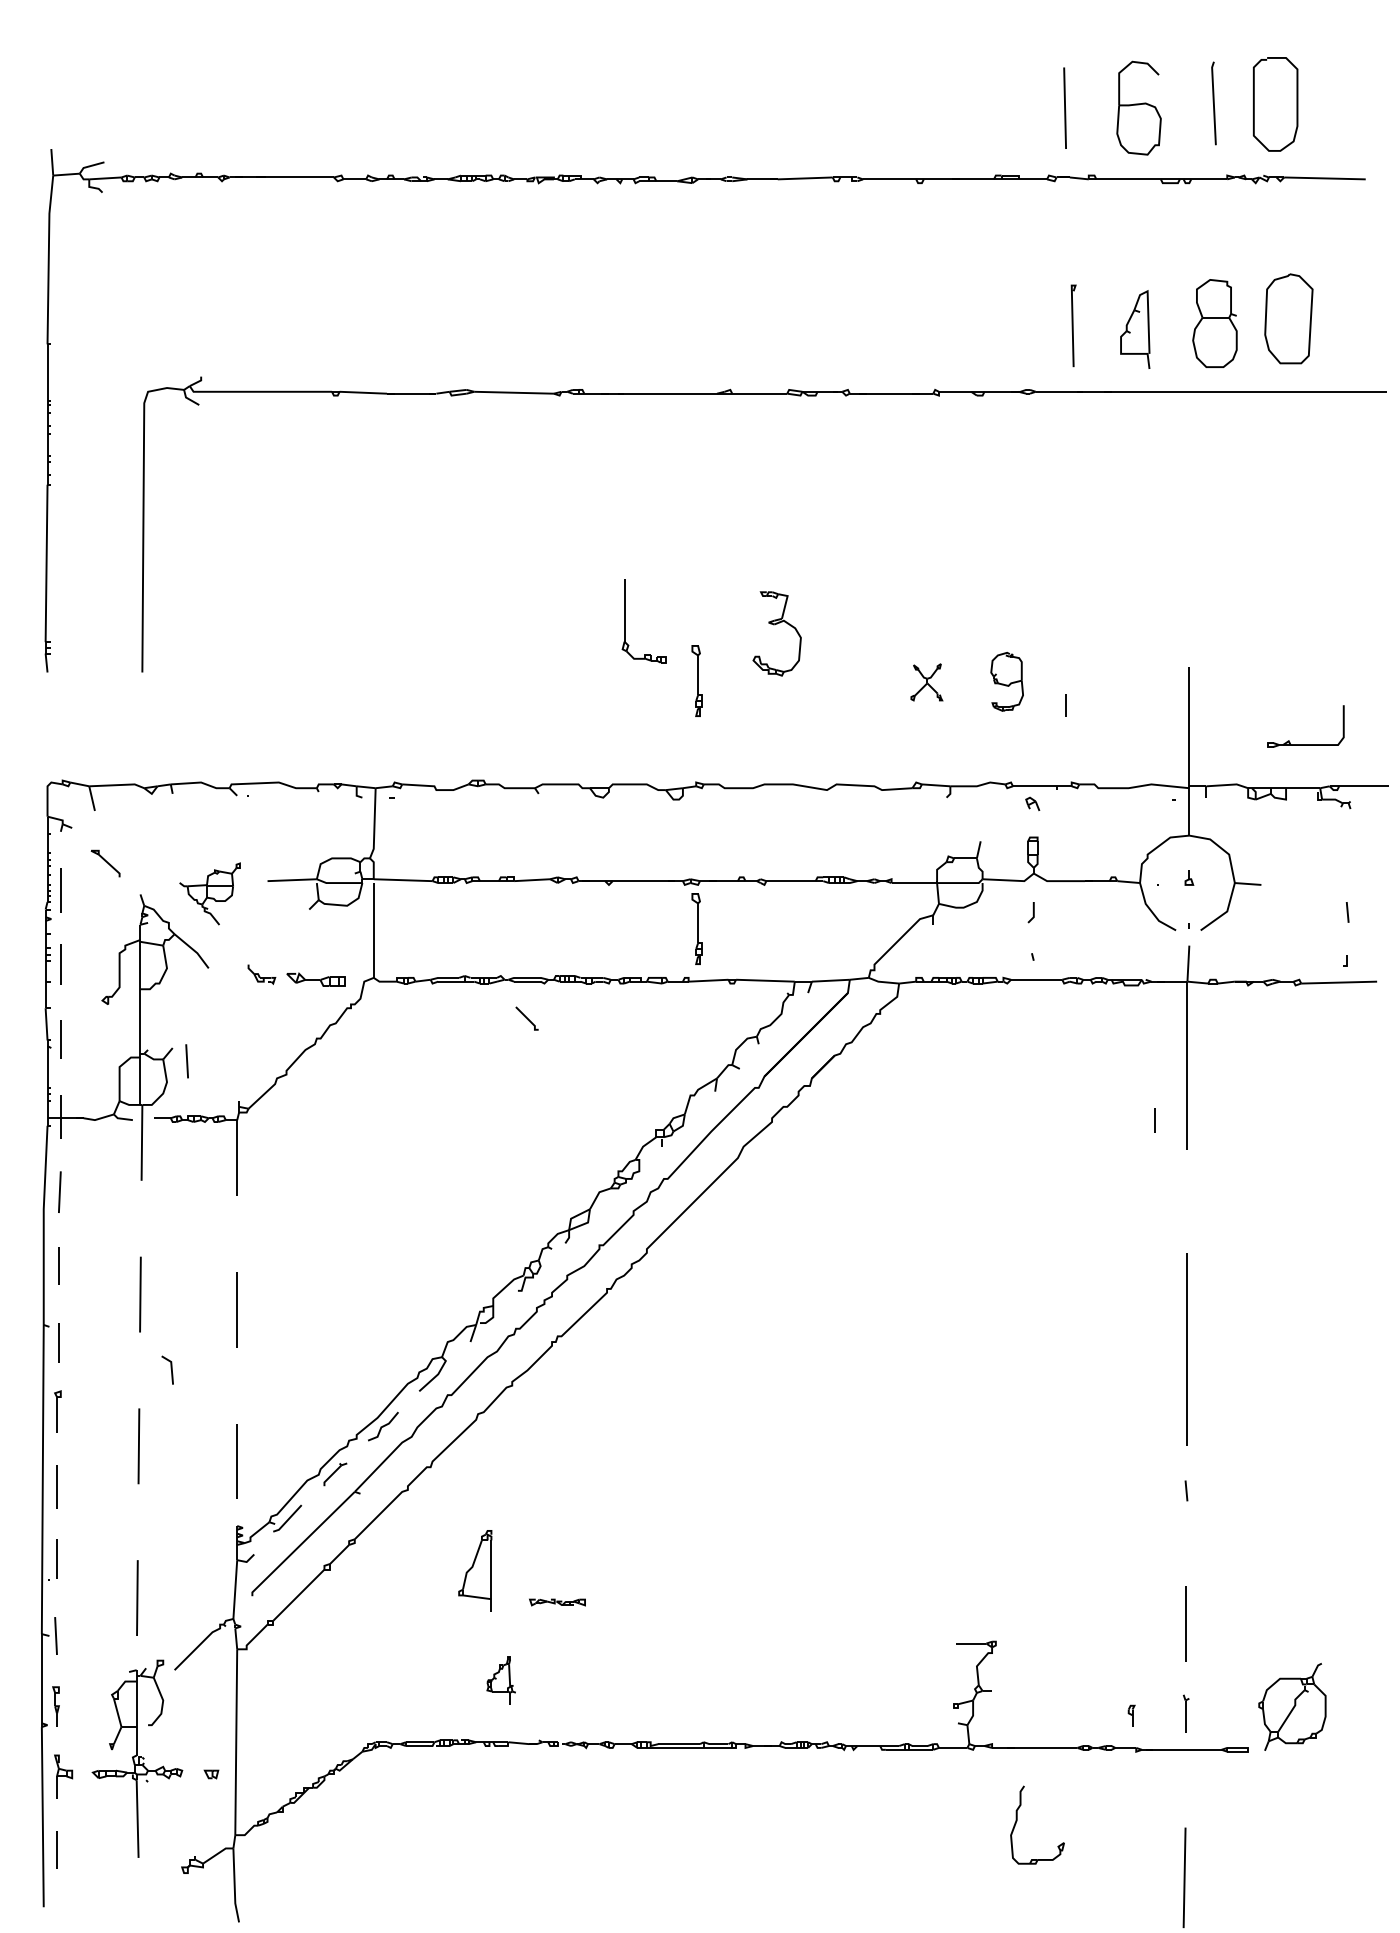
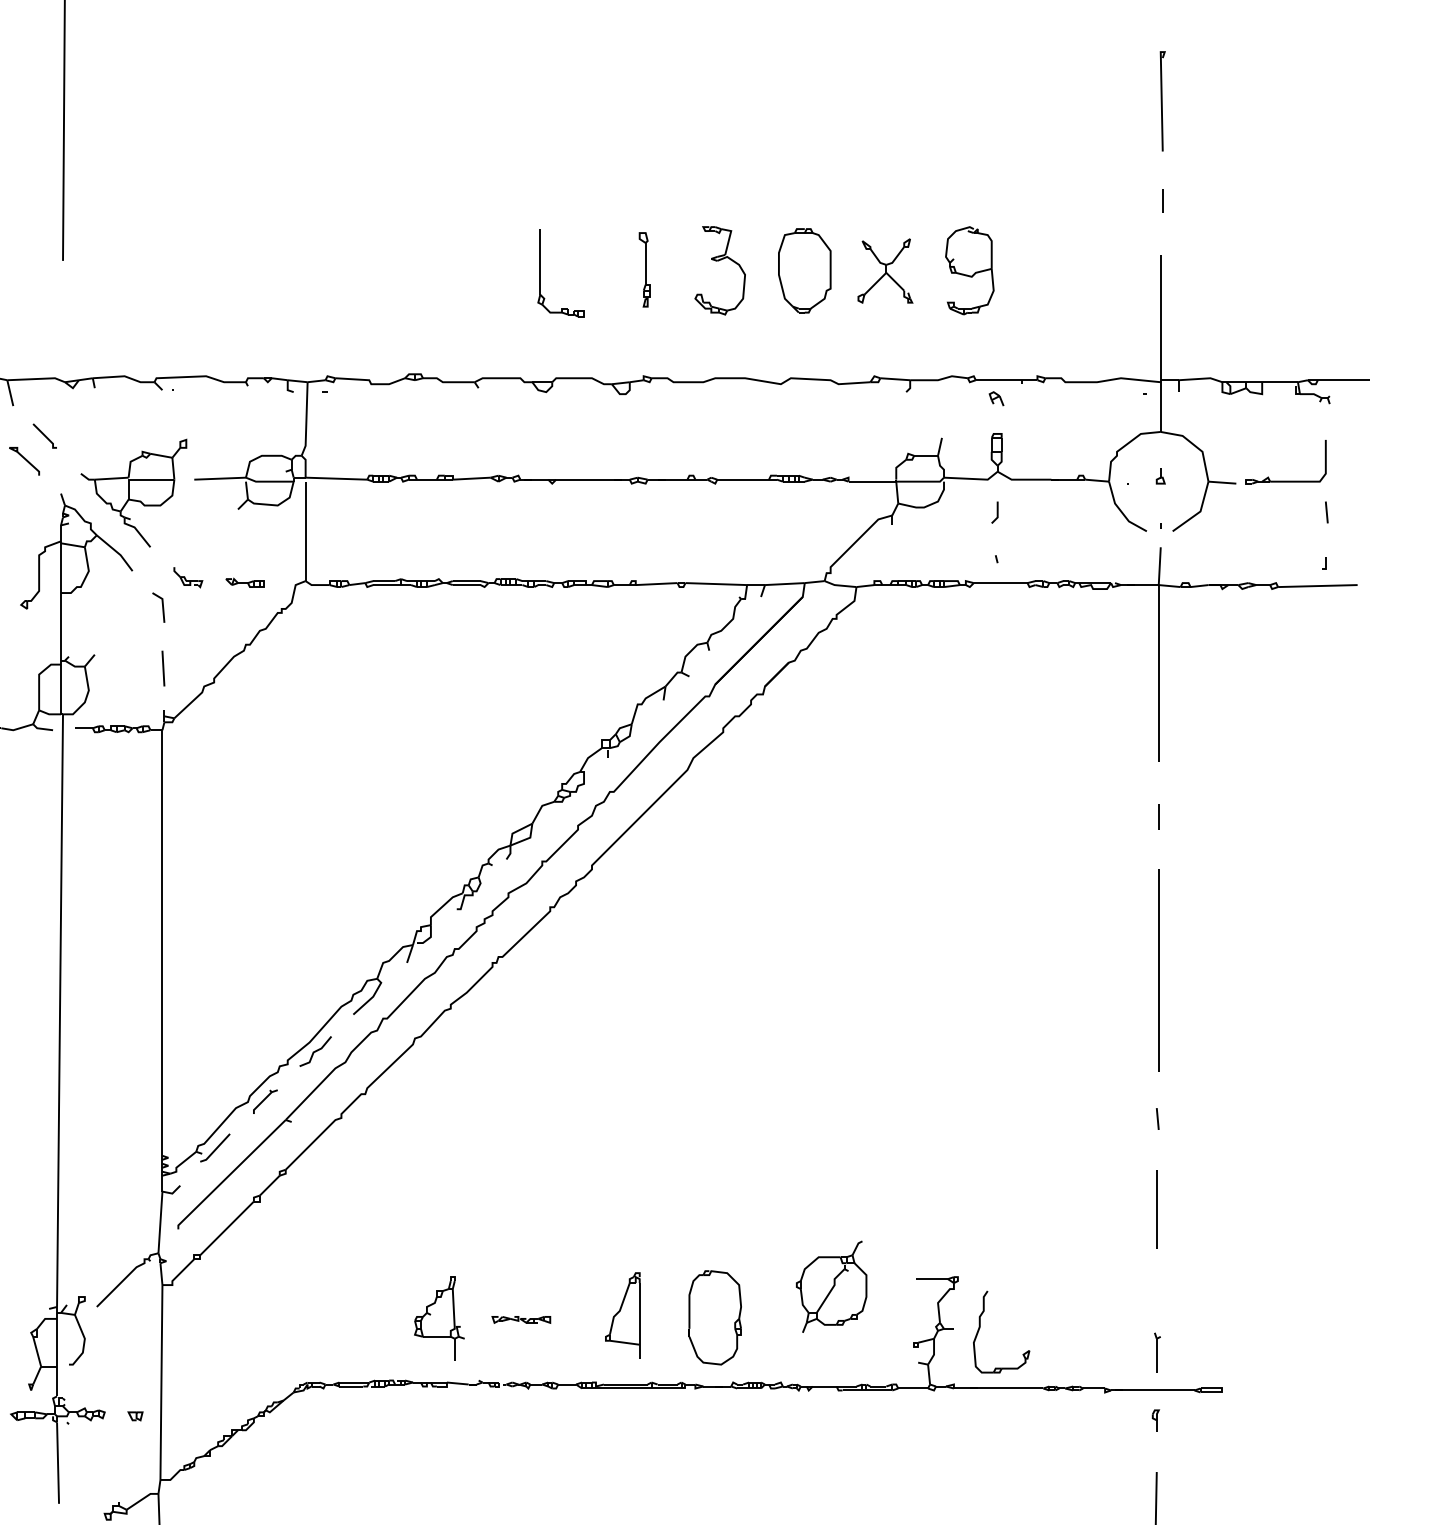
line: (1191, 520) -> (1163, 101), added
part: (625, 621) -> (541, 273), moved
part: (774, 625) -> (717, 261), moved
part: (849, 681) -> (804, 270), added
part: (1006, 681) -> (969, 270), size x1.43
part: (926, 682) -> (885, 271), size x1.67
line: (1065, 705) -> (1161, 201), moved
part: (1305, 744) -> (1285, 481), moved
part: (209, 893) -> (133, 492), size x1.67
part: (696, 928) -> (644, 529), removed
part: (315, 979) -> (244, 582), size x0.62
line: (526, 1018) -> (44, 436), moved
line: (186, 1061) -> (162, 668), moved
line: (1154, 1120) -> (1157, 816), moved
line: (237, 1323) -> (162, 943), dashed -> solid
line: (170, 1369) -> (161, 606), moved
line: (139, 1387) -> (60, 1010), dashed -> solid
part: (475, 1570) -> (623, 1314), moved
part: (557, 1602) -> (521, 1319), moved
line: (1185, 1623) -> (1156, 1208), moved
part: (501, 1680) -> (439, 1317), size x1.67
part: (763, 1680) -> (714, 1317), added
part: (1292, 1706) -> (831, 1286), moved
part: (1131, 1715) -> (1155, 1420), moved
part: (1017, 1821) -> (980, 1328), moved

